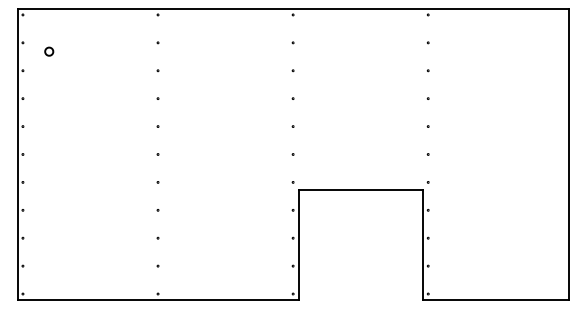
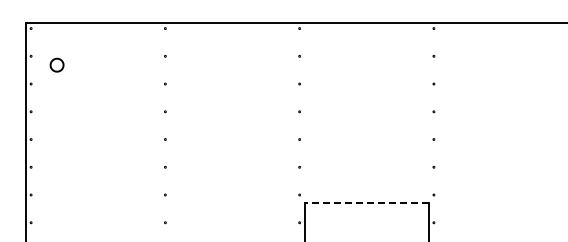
part: (49, 51) -> (57, 64), size x1.6
line: (360, 190) -> (366, 203), solid -> dashed

